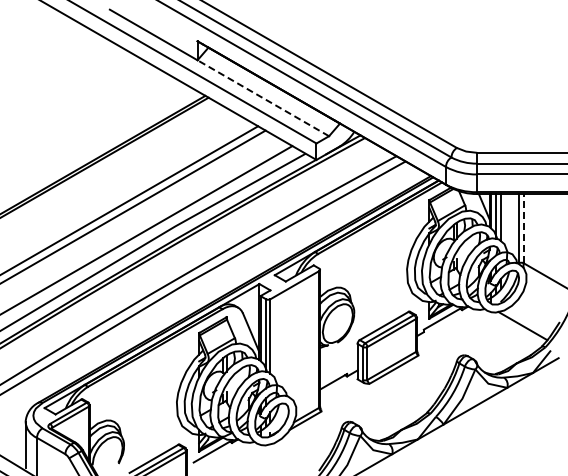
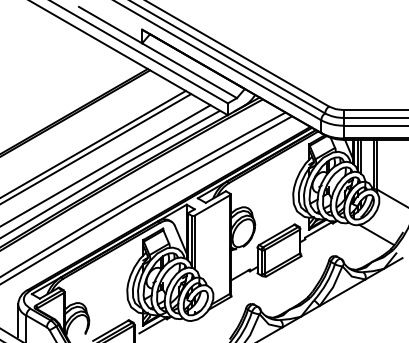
line: (263, 98) -> (189, 70), dashed -> solid
line: (523, 228) -> (377, 164), dashed -> solid

